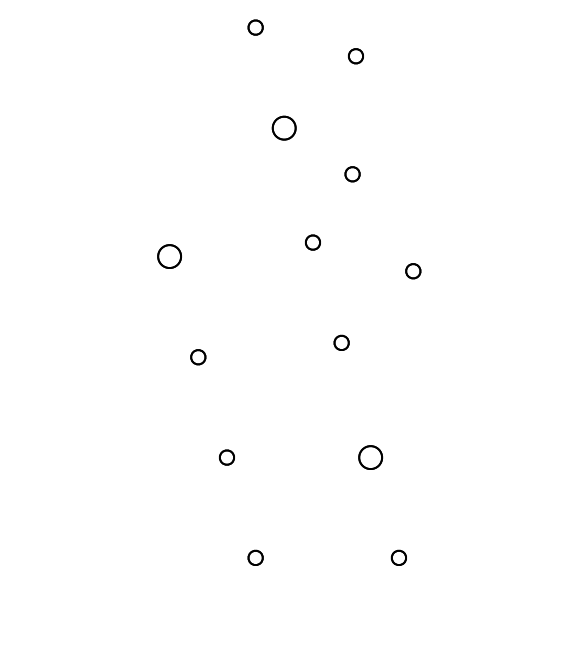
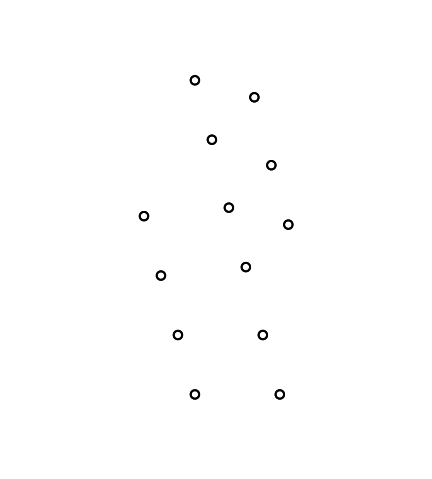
part: (283, 127) -> (211, 139), size x0.62
part: (352, 174) -> (271, 165), moved
part: (168, 257) -> (143, 216), size x0.62
part: (369, 456) -> (262, 334), size x0.62

